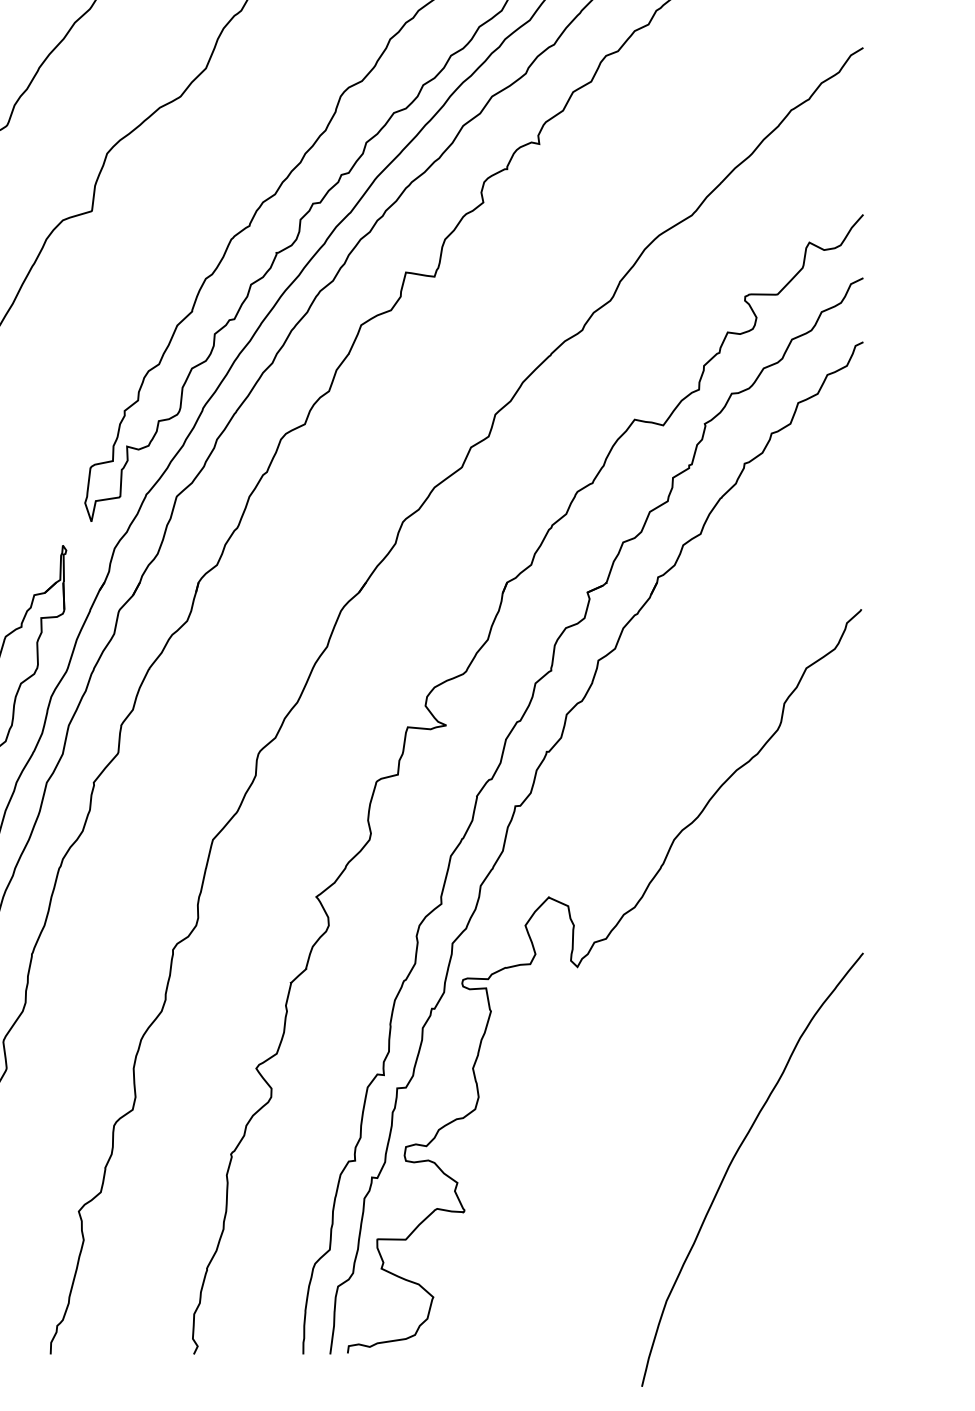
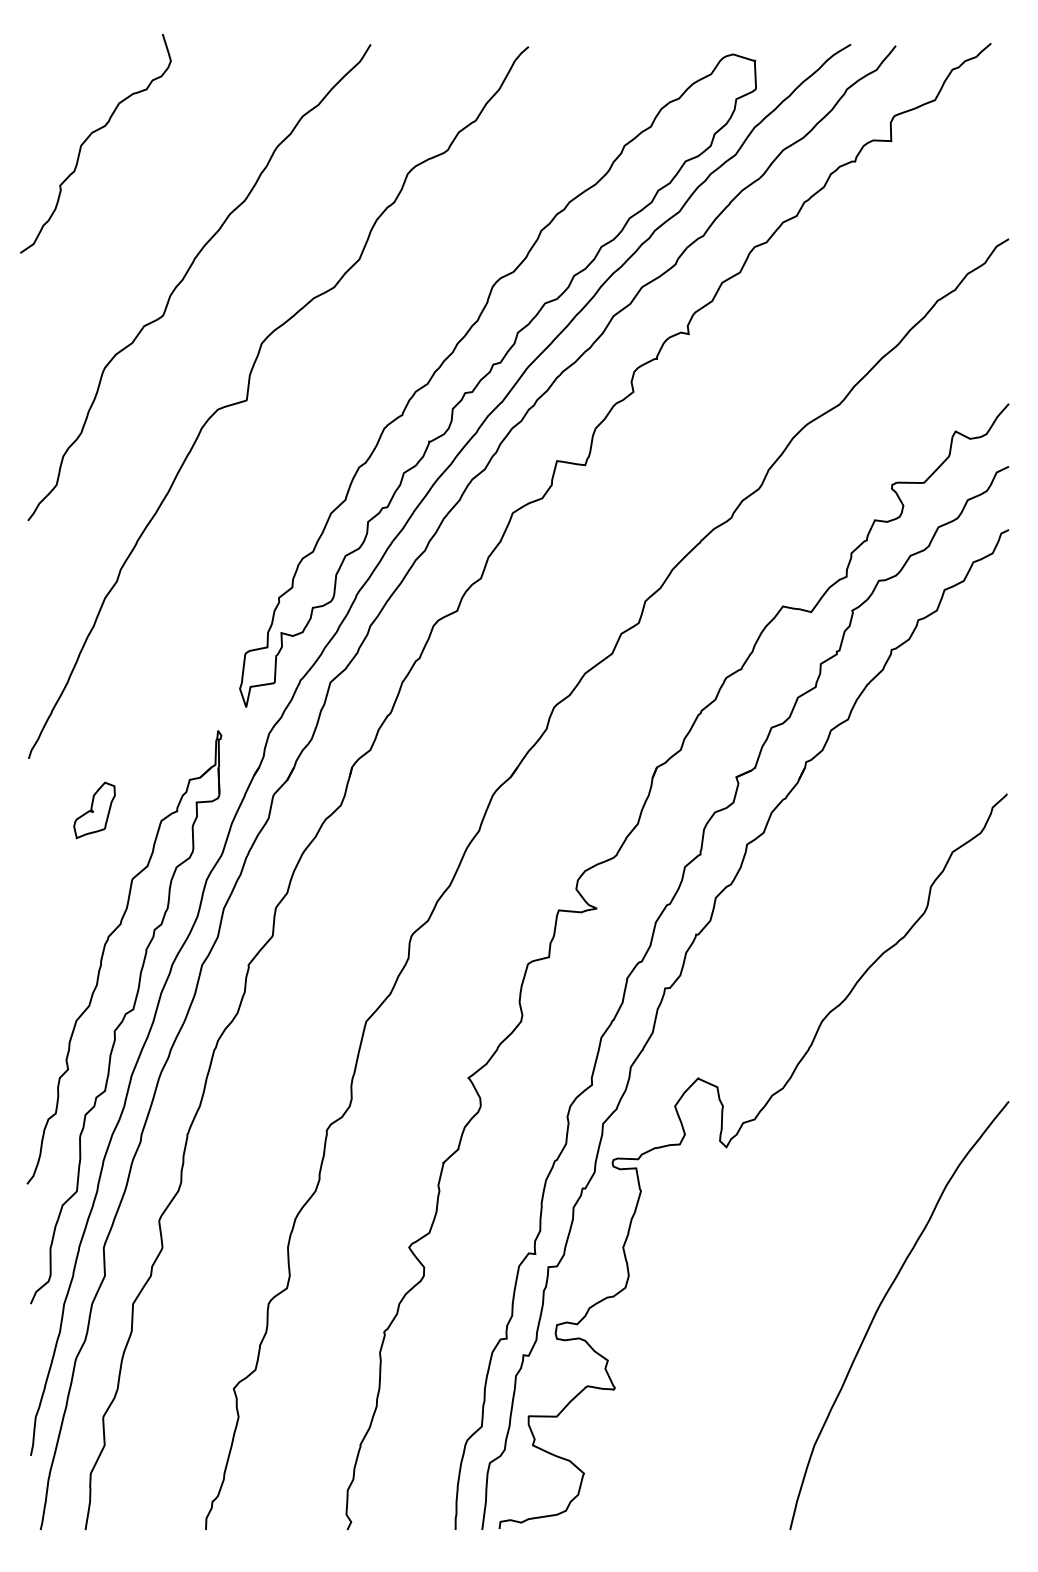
curve: (733, 1160) -> (880, 1306), moved

